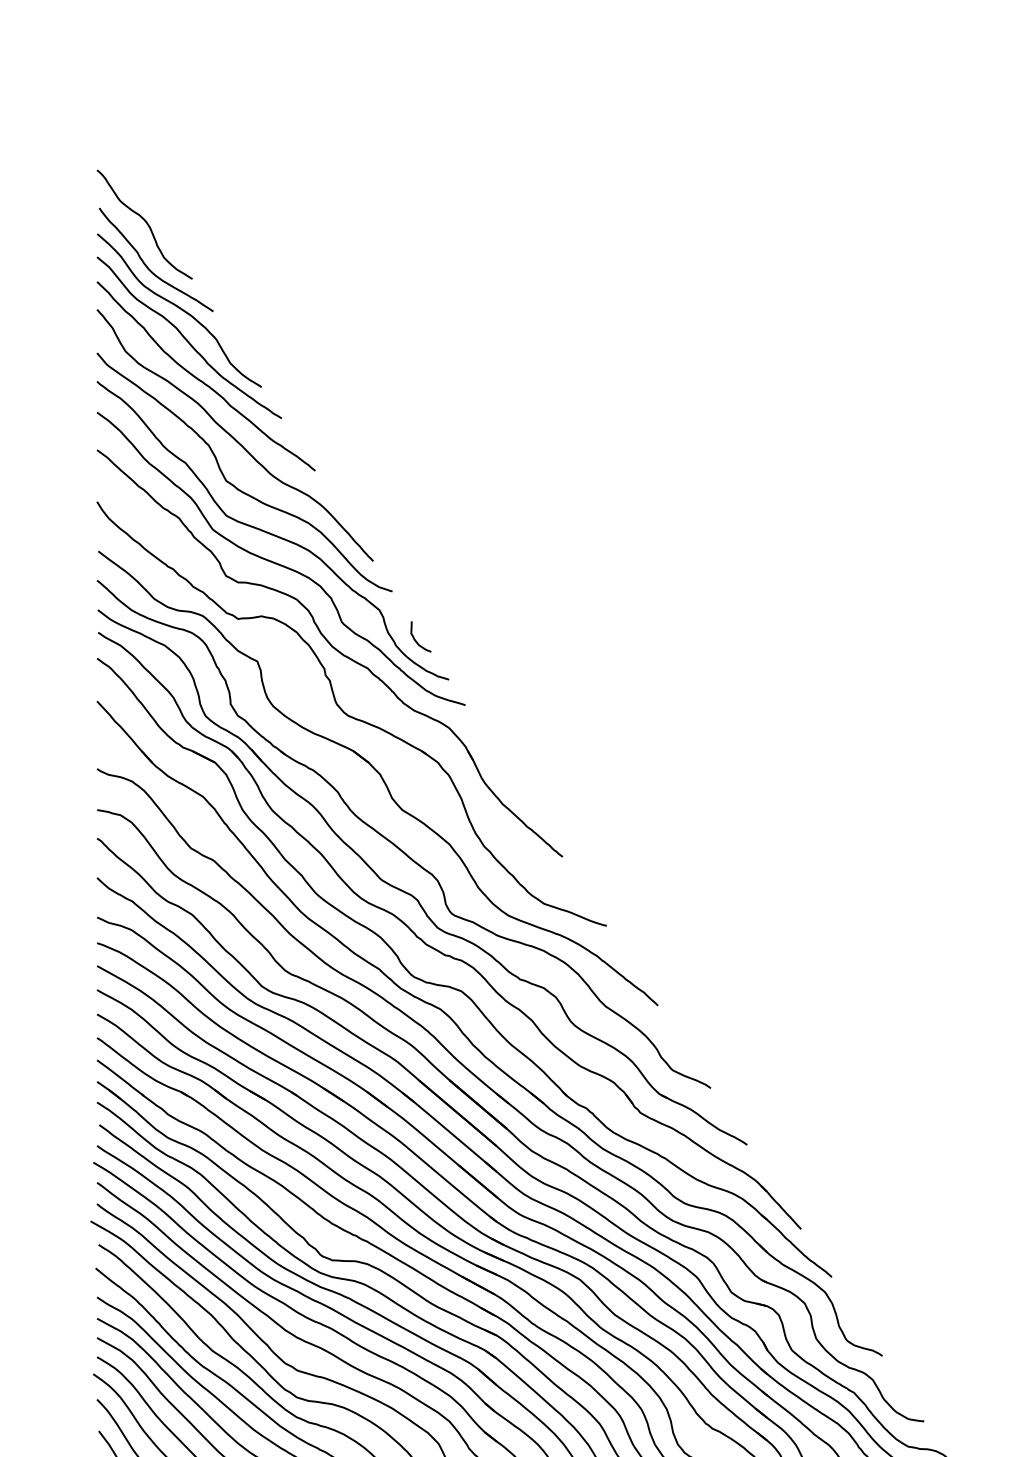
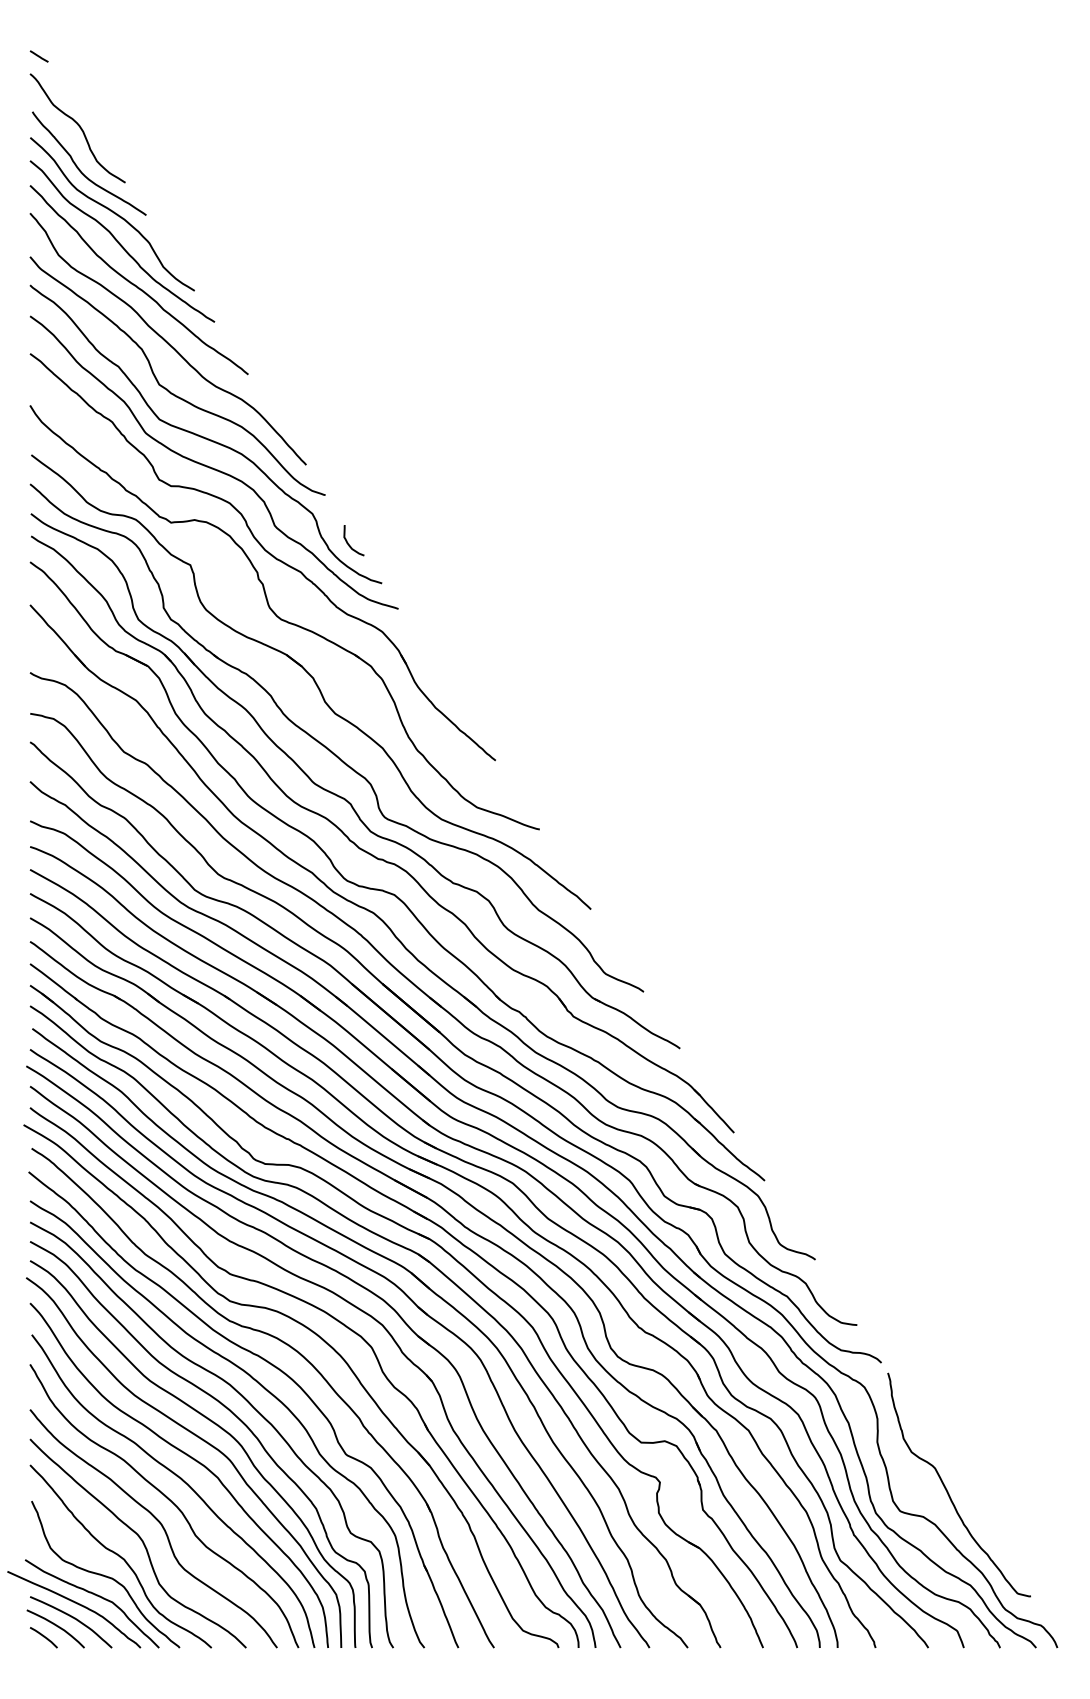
line: (105, 152) -> (38, 56), added

